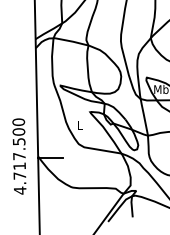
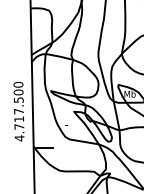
text: (18, 156) -> (18, 111), moved

